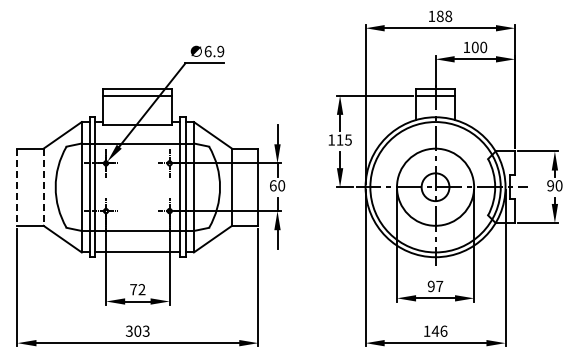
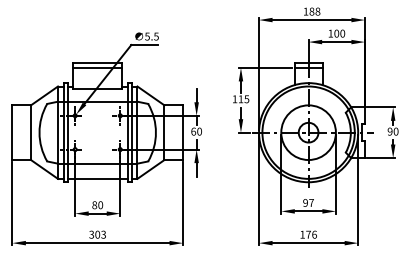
text: (214, 51) -> (152, 36), 6.9 -> 5.5
line: (17, 187) -> (12, 132), dashed -> solid
line: (43, 187) -> (30, 132), dashed -> solid
text: (137, 289) -> (97, 205), 72 -> 80
text: (435, 330) -> (308, 234), 146 -> 176

